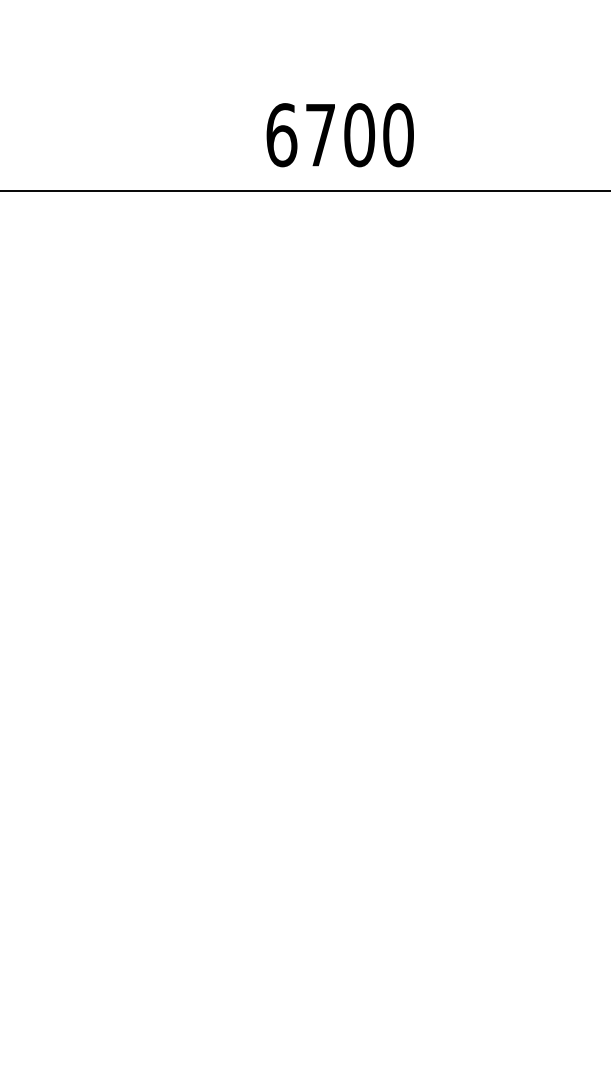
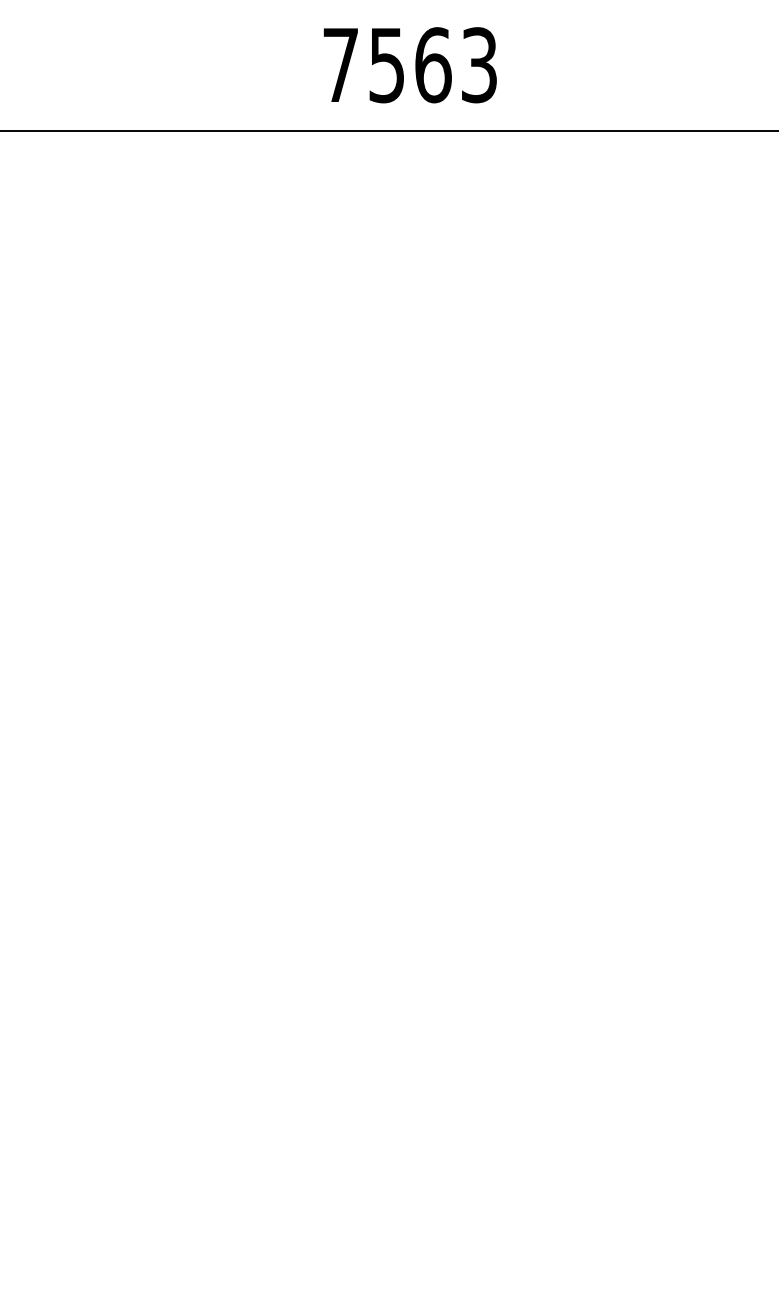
text: (340, 135) -> (410, 65), 6700 -> 7563

